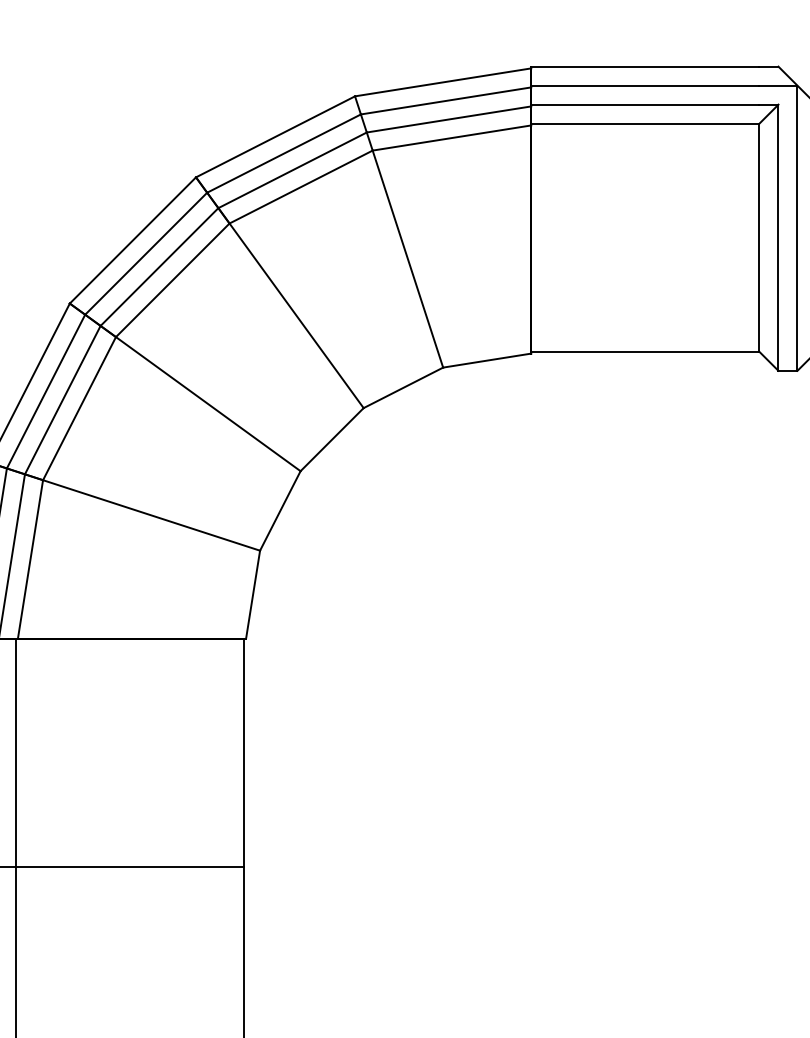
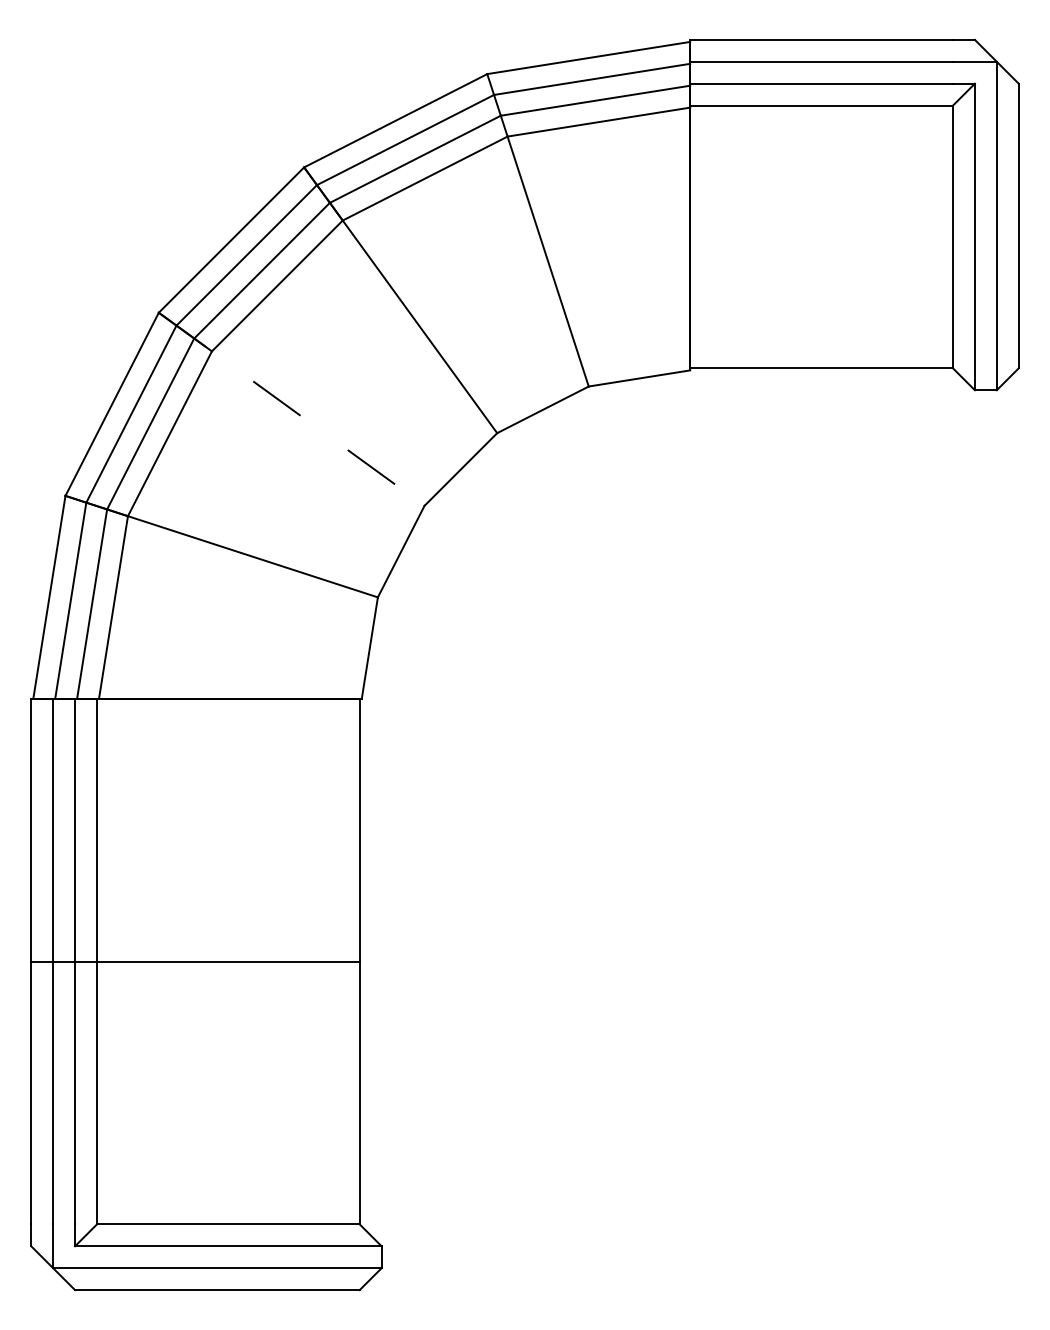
line: (185, 387) -> (292, 409), solid -> dashed

